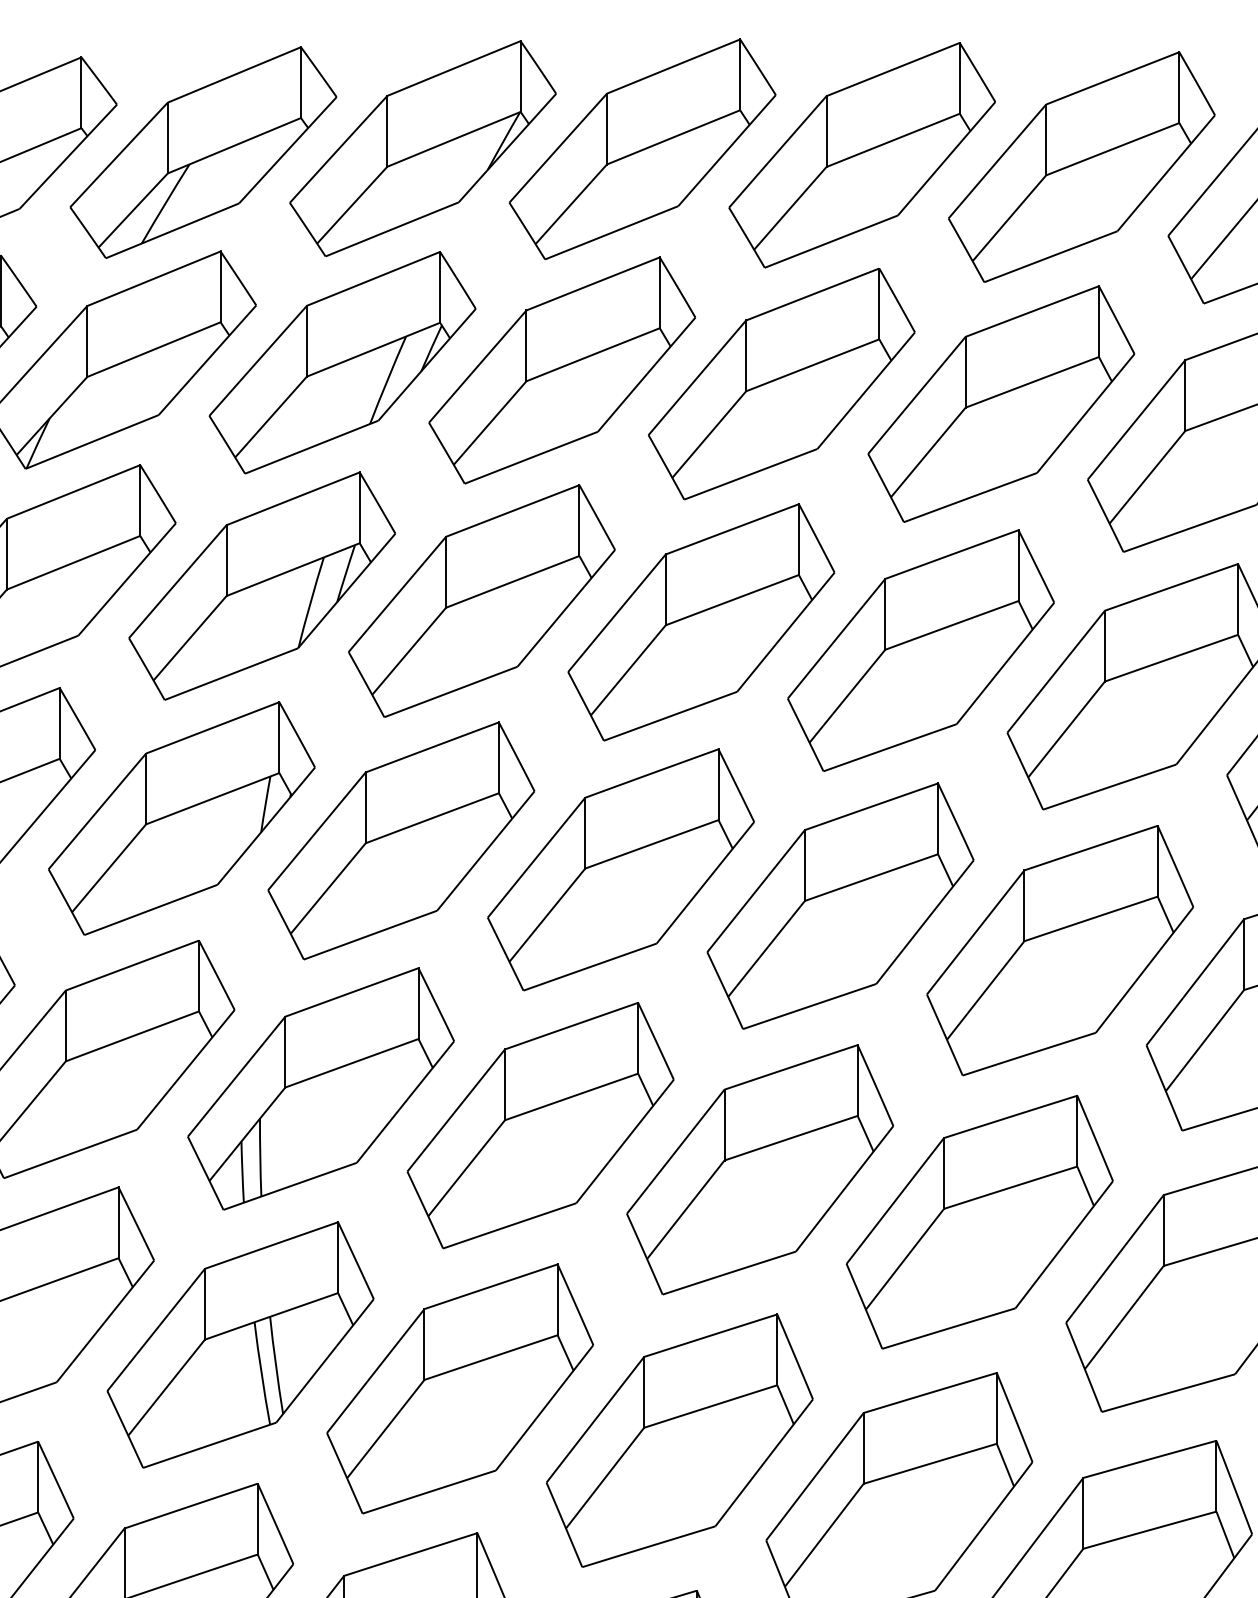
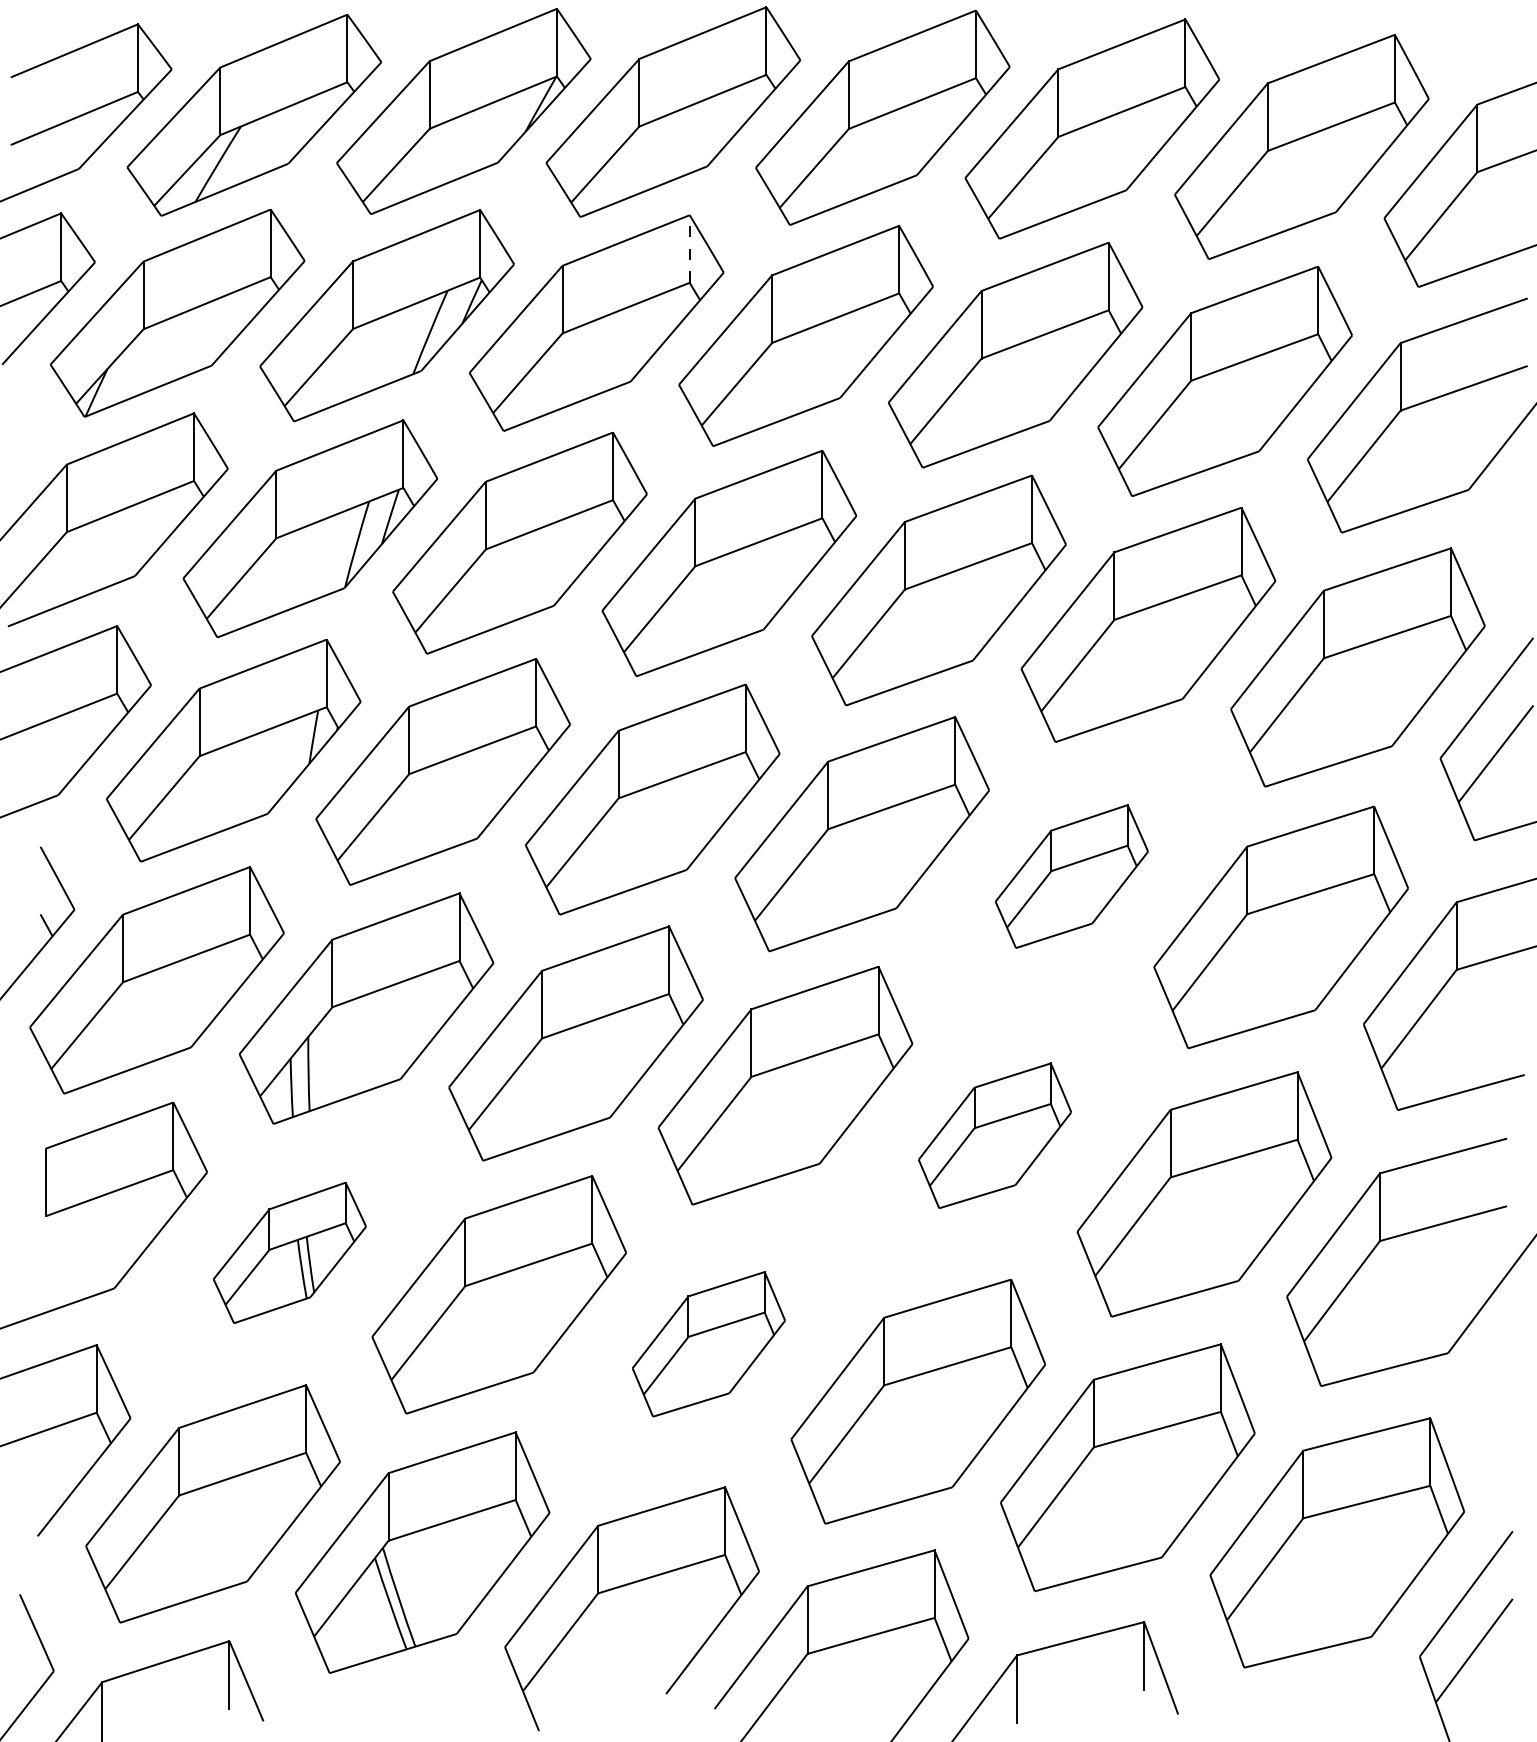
line: (659, 293) -> (689, 249), solid -> dashed
part: (1059, 950) -> (1071, 876), size x0.6
part: (979, 1221) -> (994, 1135), size x0.6
part: (240, 1344) -> (289, 1252), size x0.6
part: (679, 1441) -> (708, 1344), size x0.6

